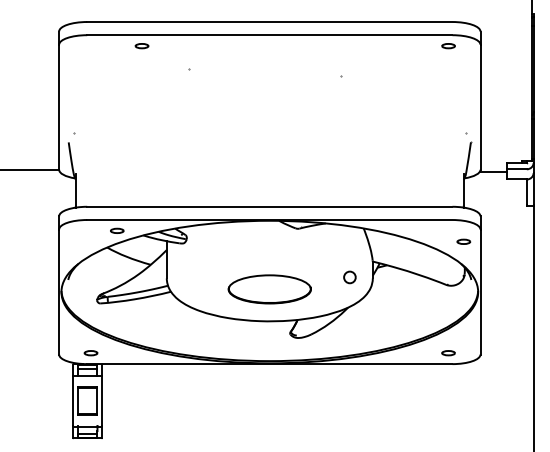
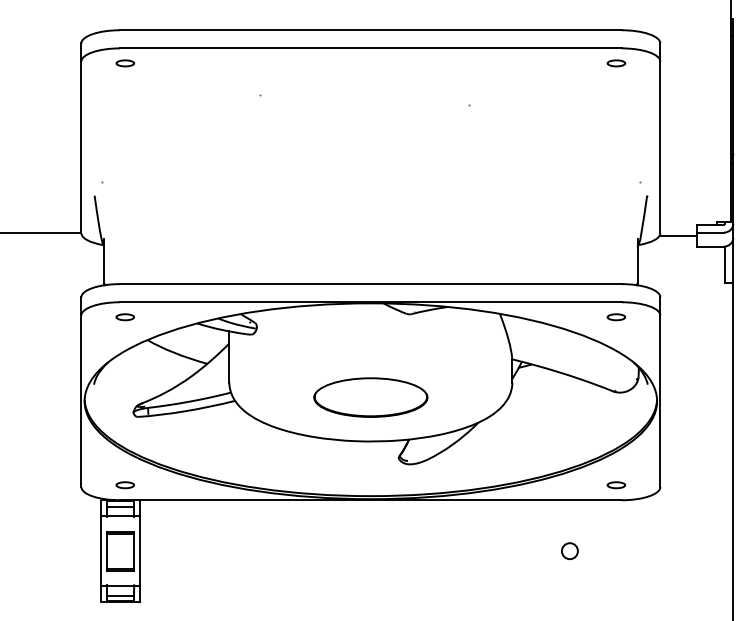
part: (141, 46) -> (124, 63), moved
part: (116, 231) -> (124, 317), moved
part: (463, 242) -> (616, 317), moved
circle: (349, 277) -> (569, 551), moved

